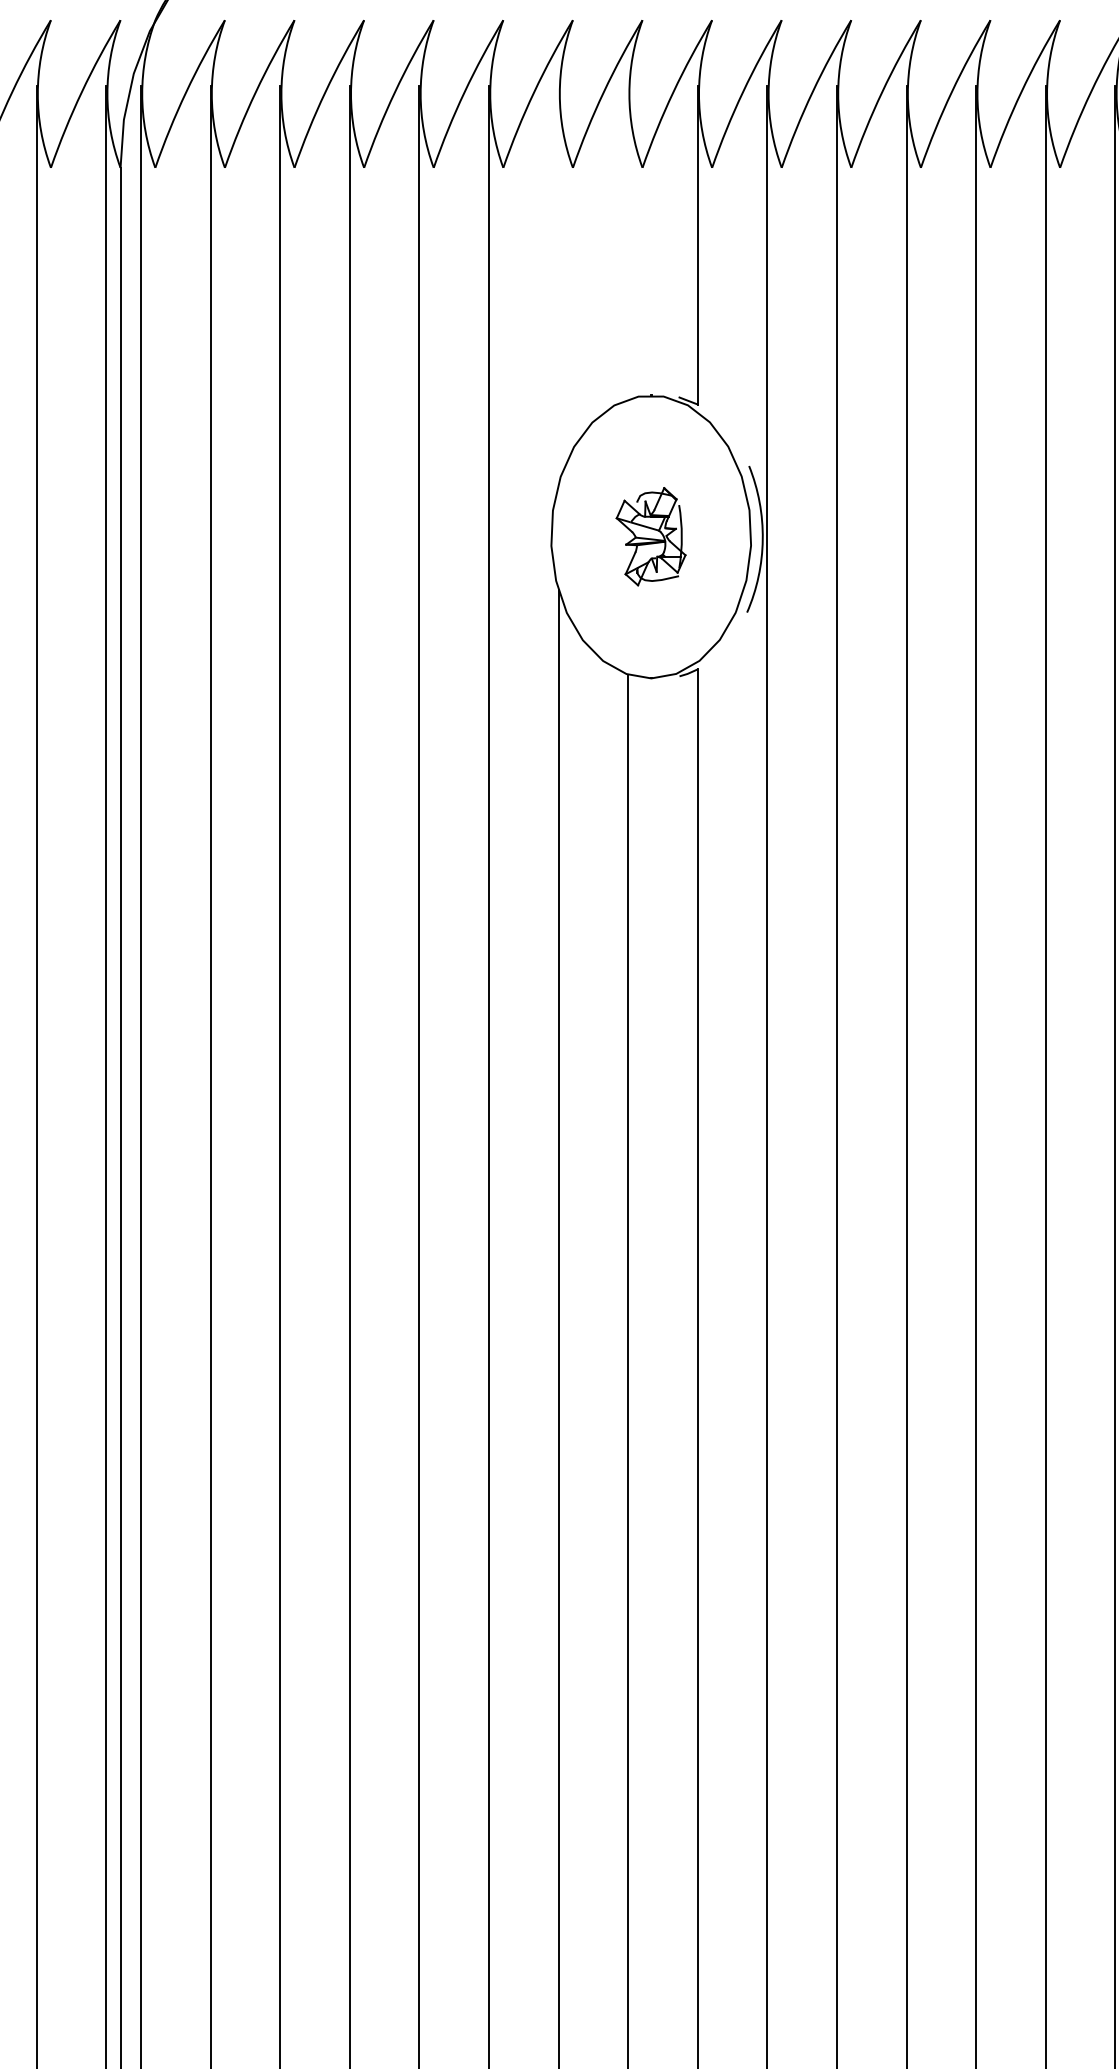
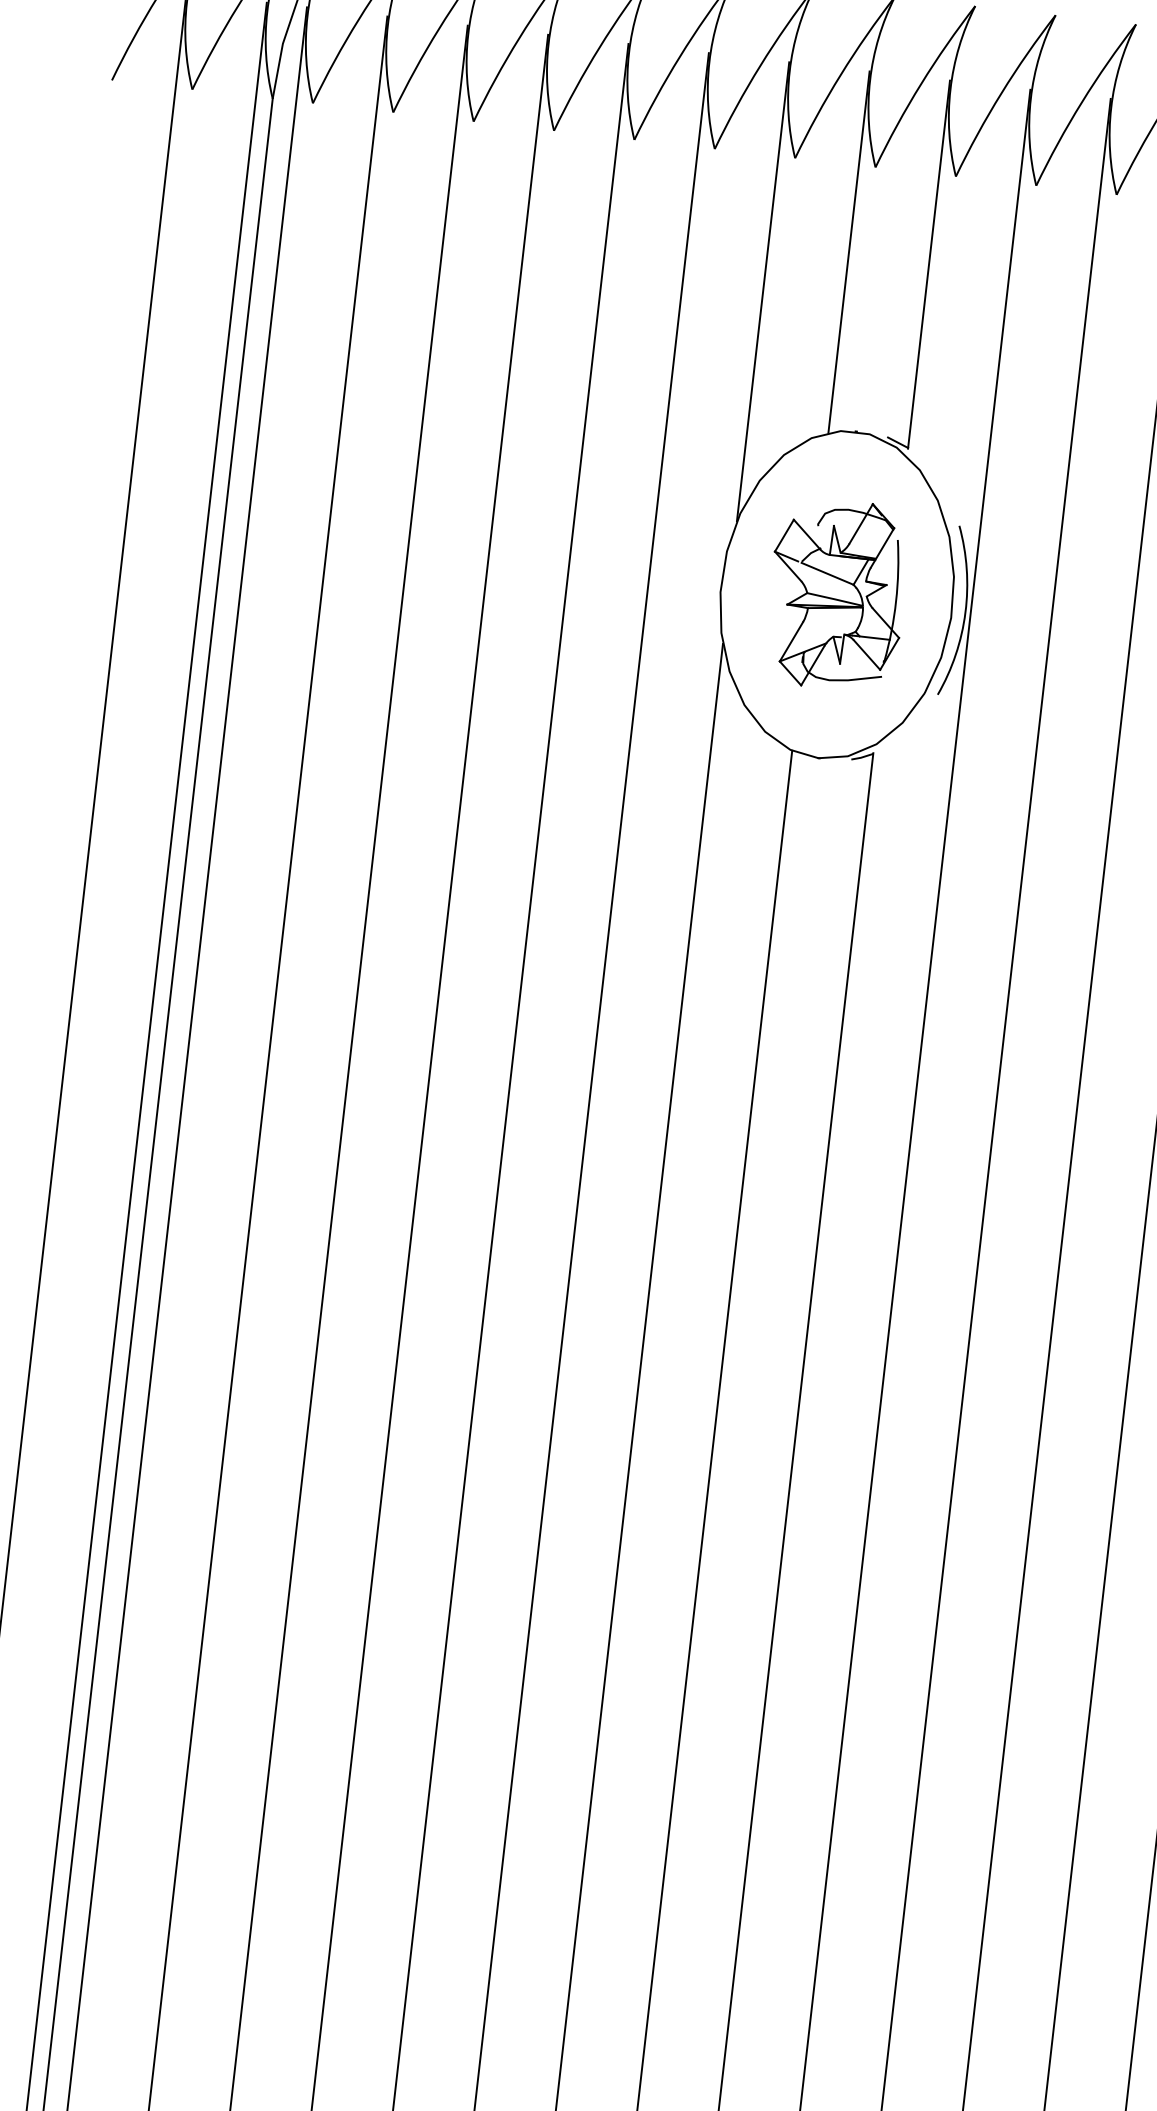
line: (628, 242) -> (849, 251), added
line: (558, 284) -> (763, 291), added
part: (650, 536) -> (836, 594), size x1.67

